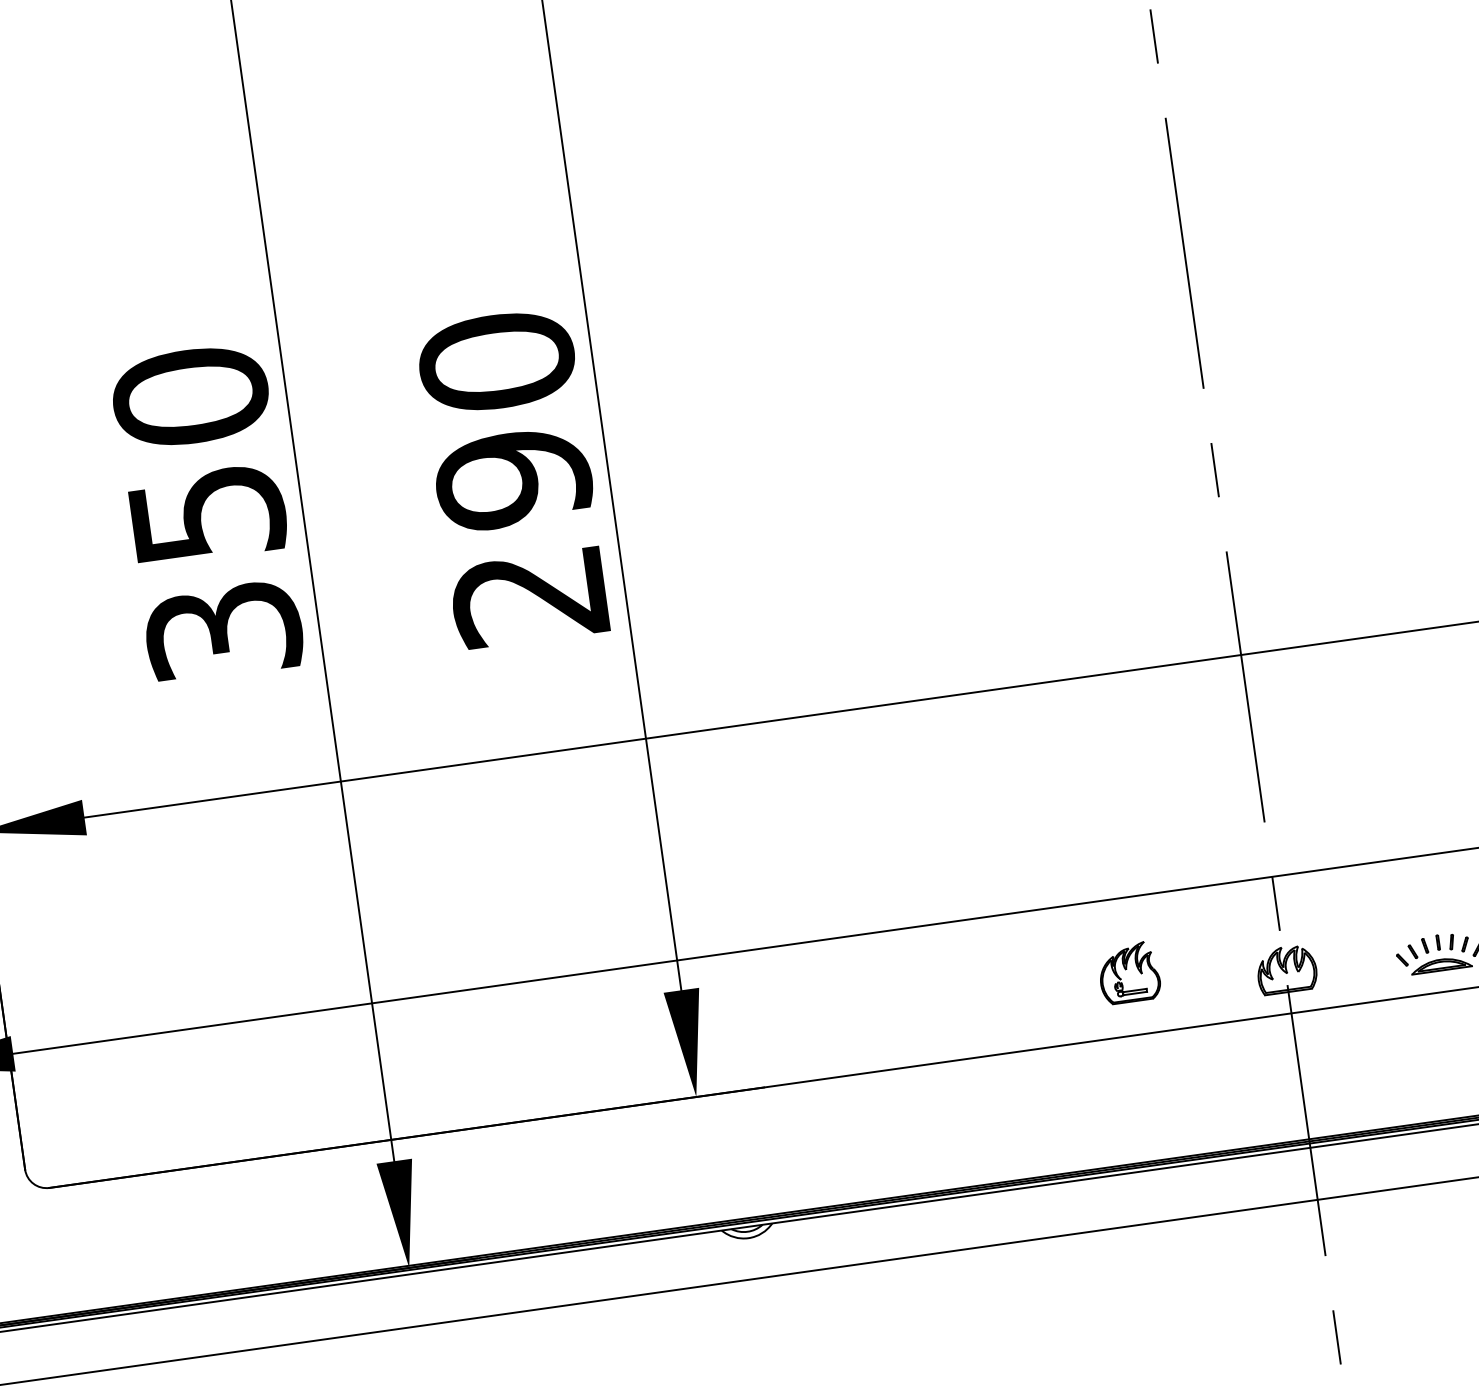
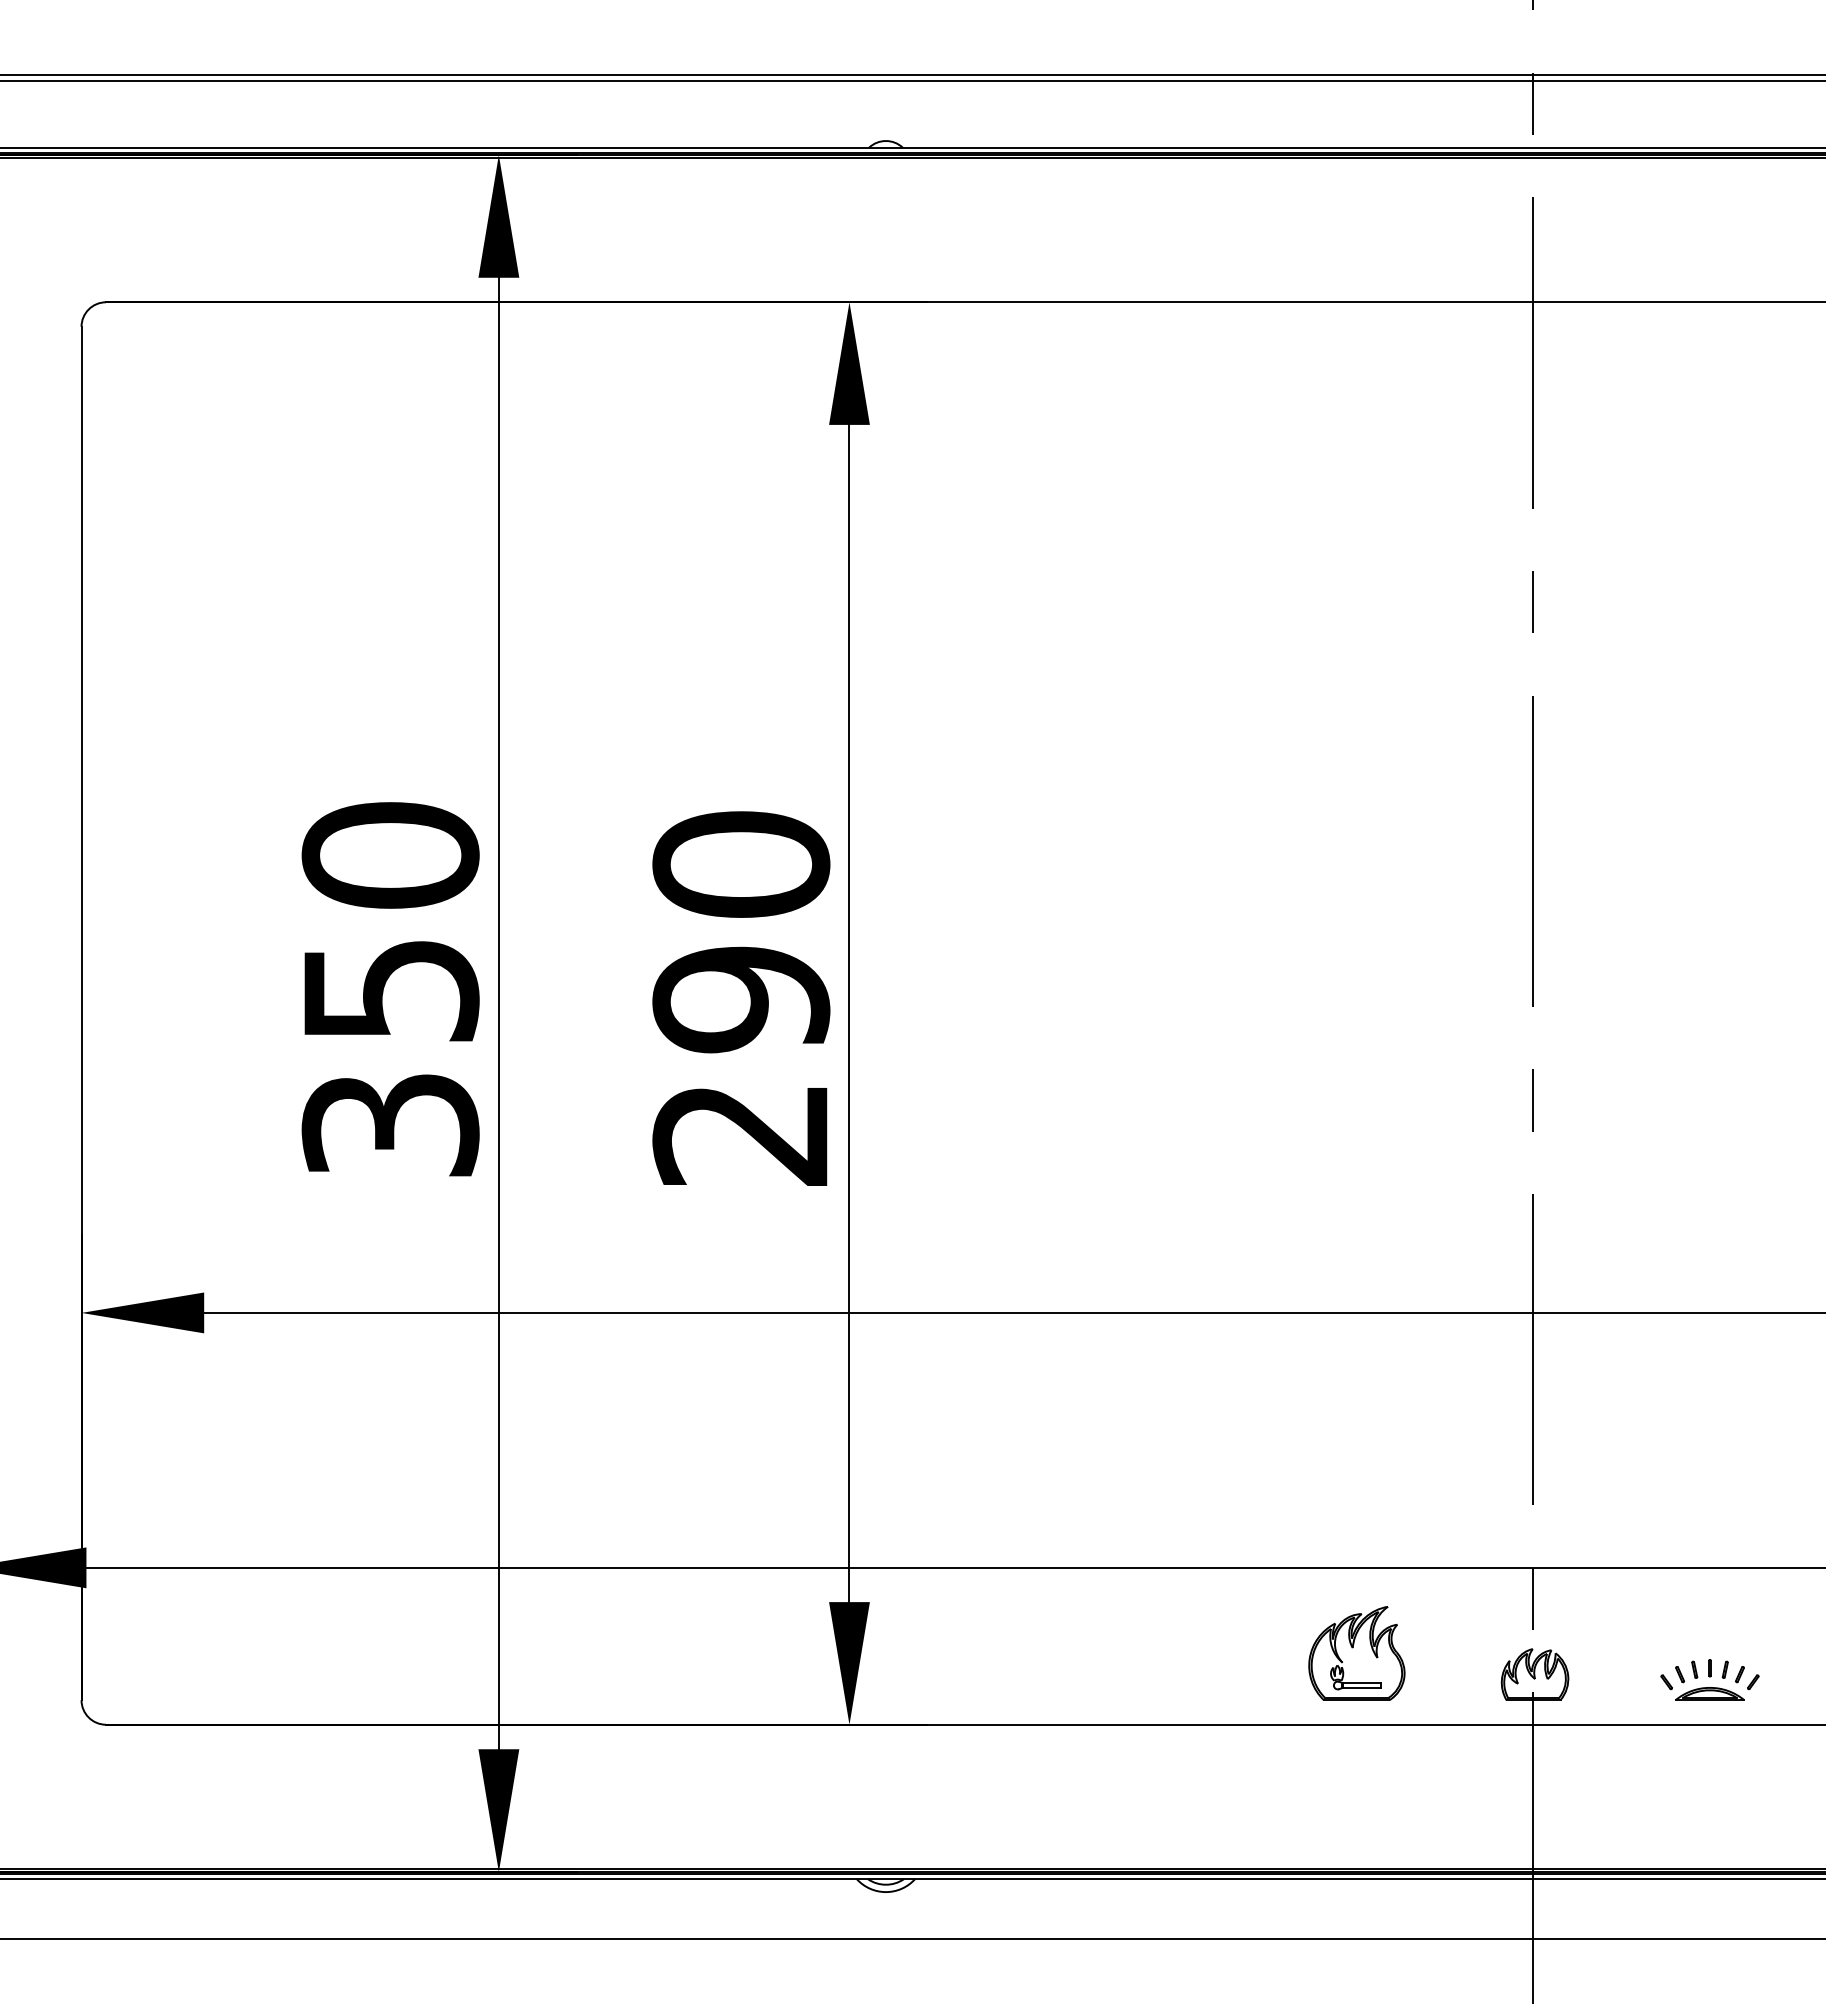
part: (1128, 973) -> (1356, 1653), size x1.43

